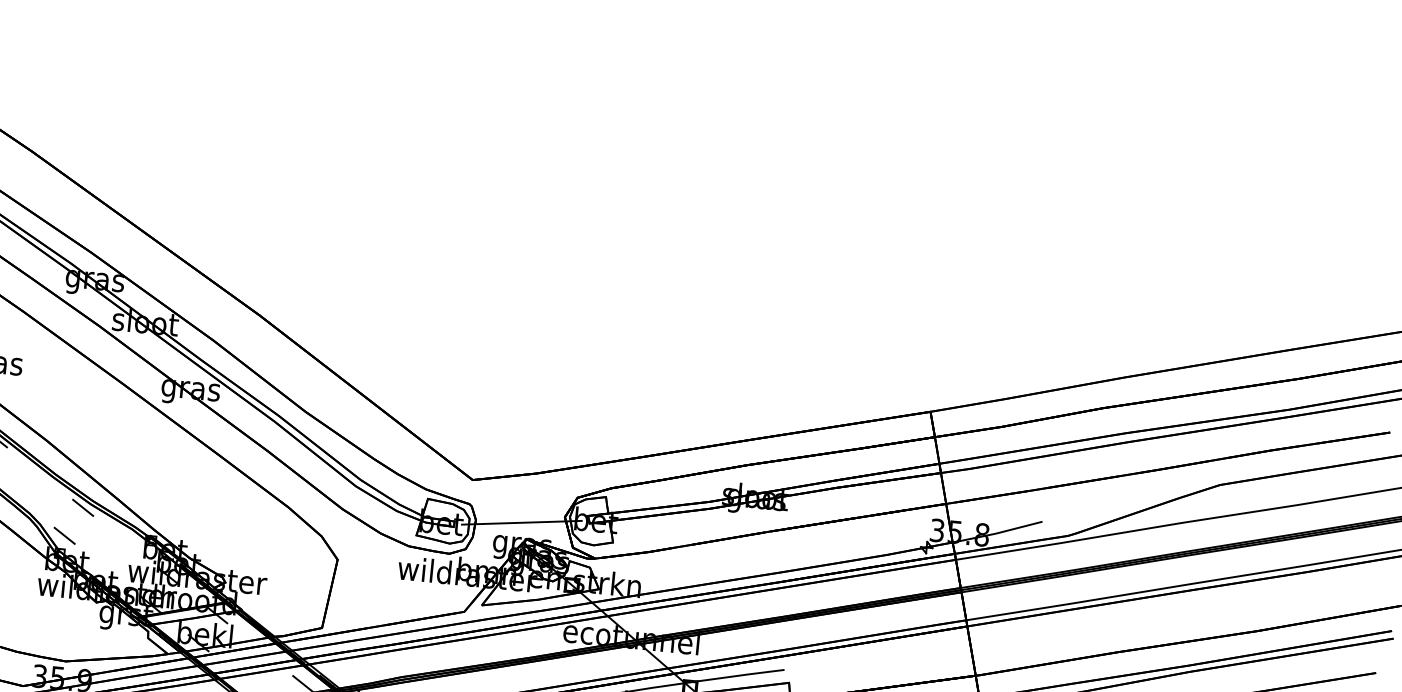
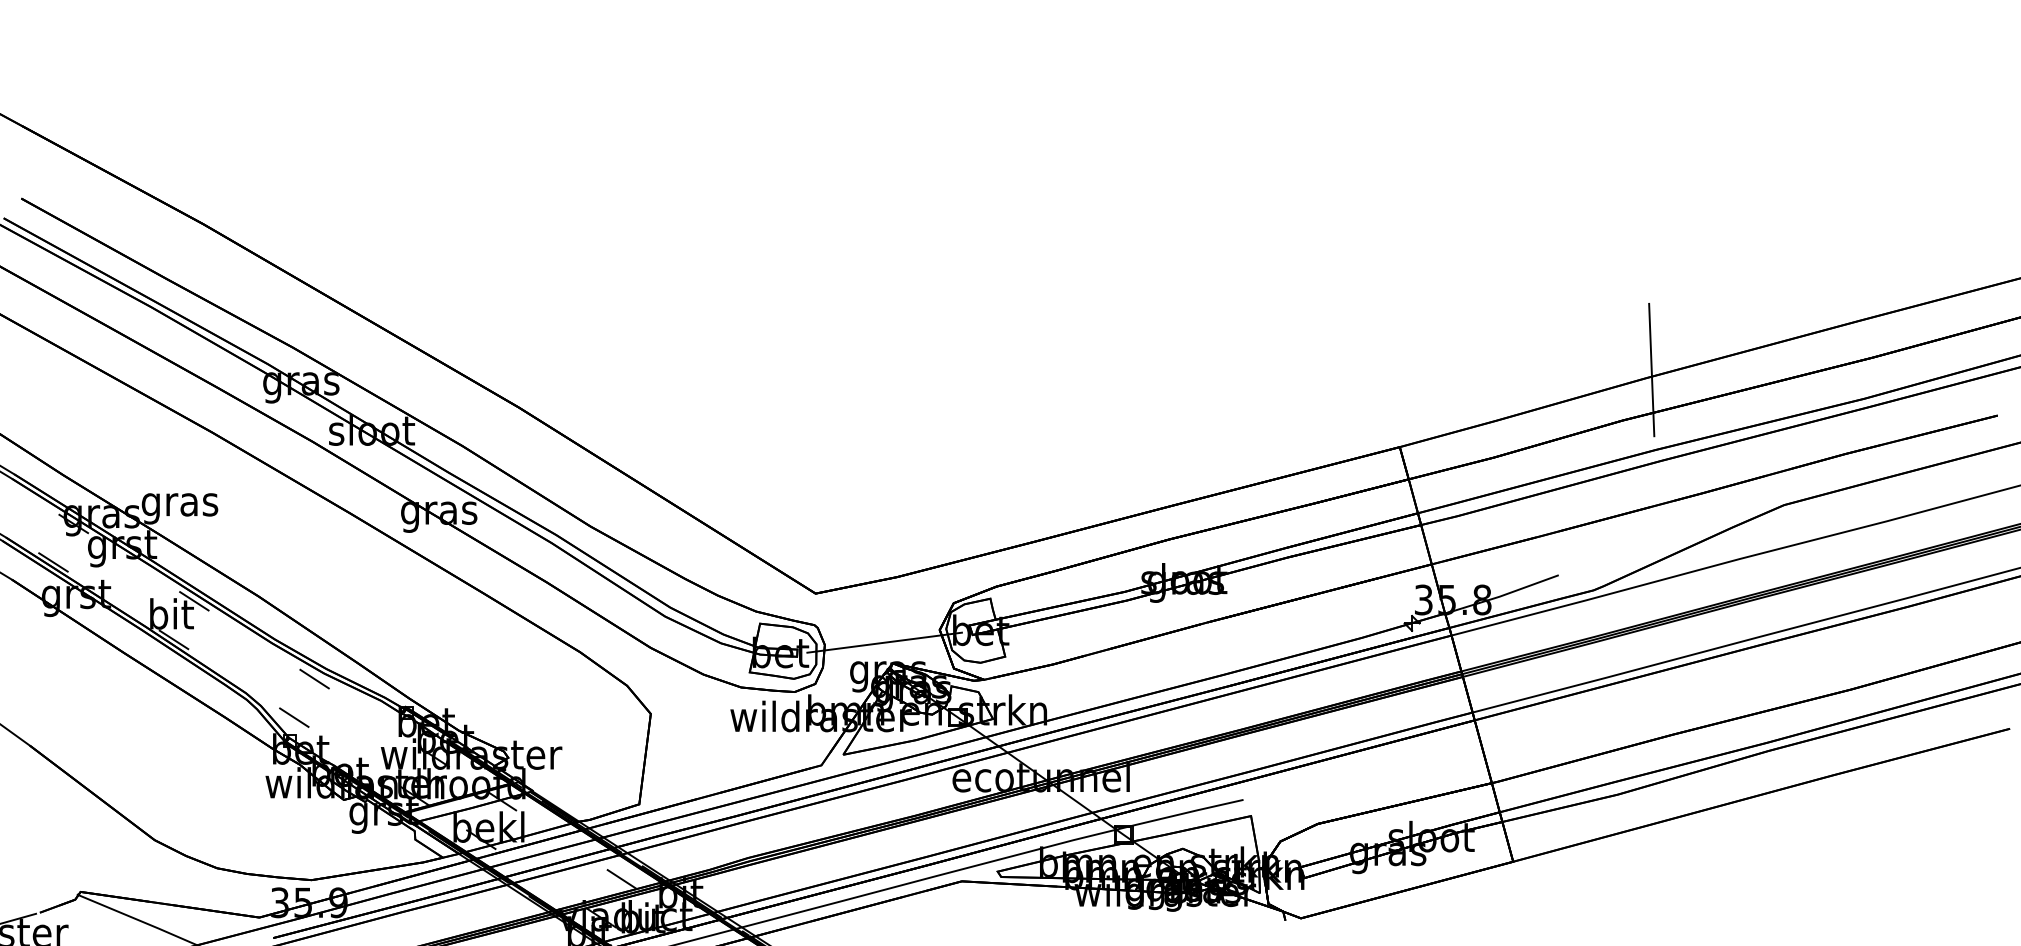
line: (1128, 371) -> (1651, 369), added

